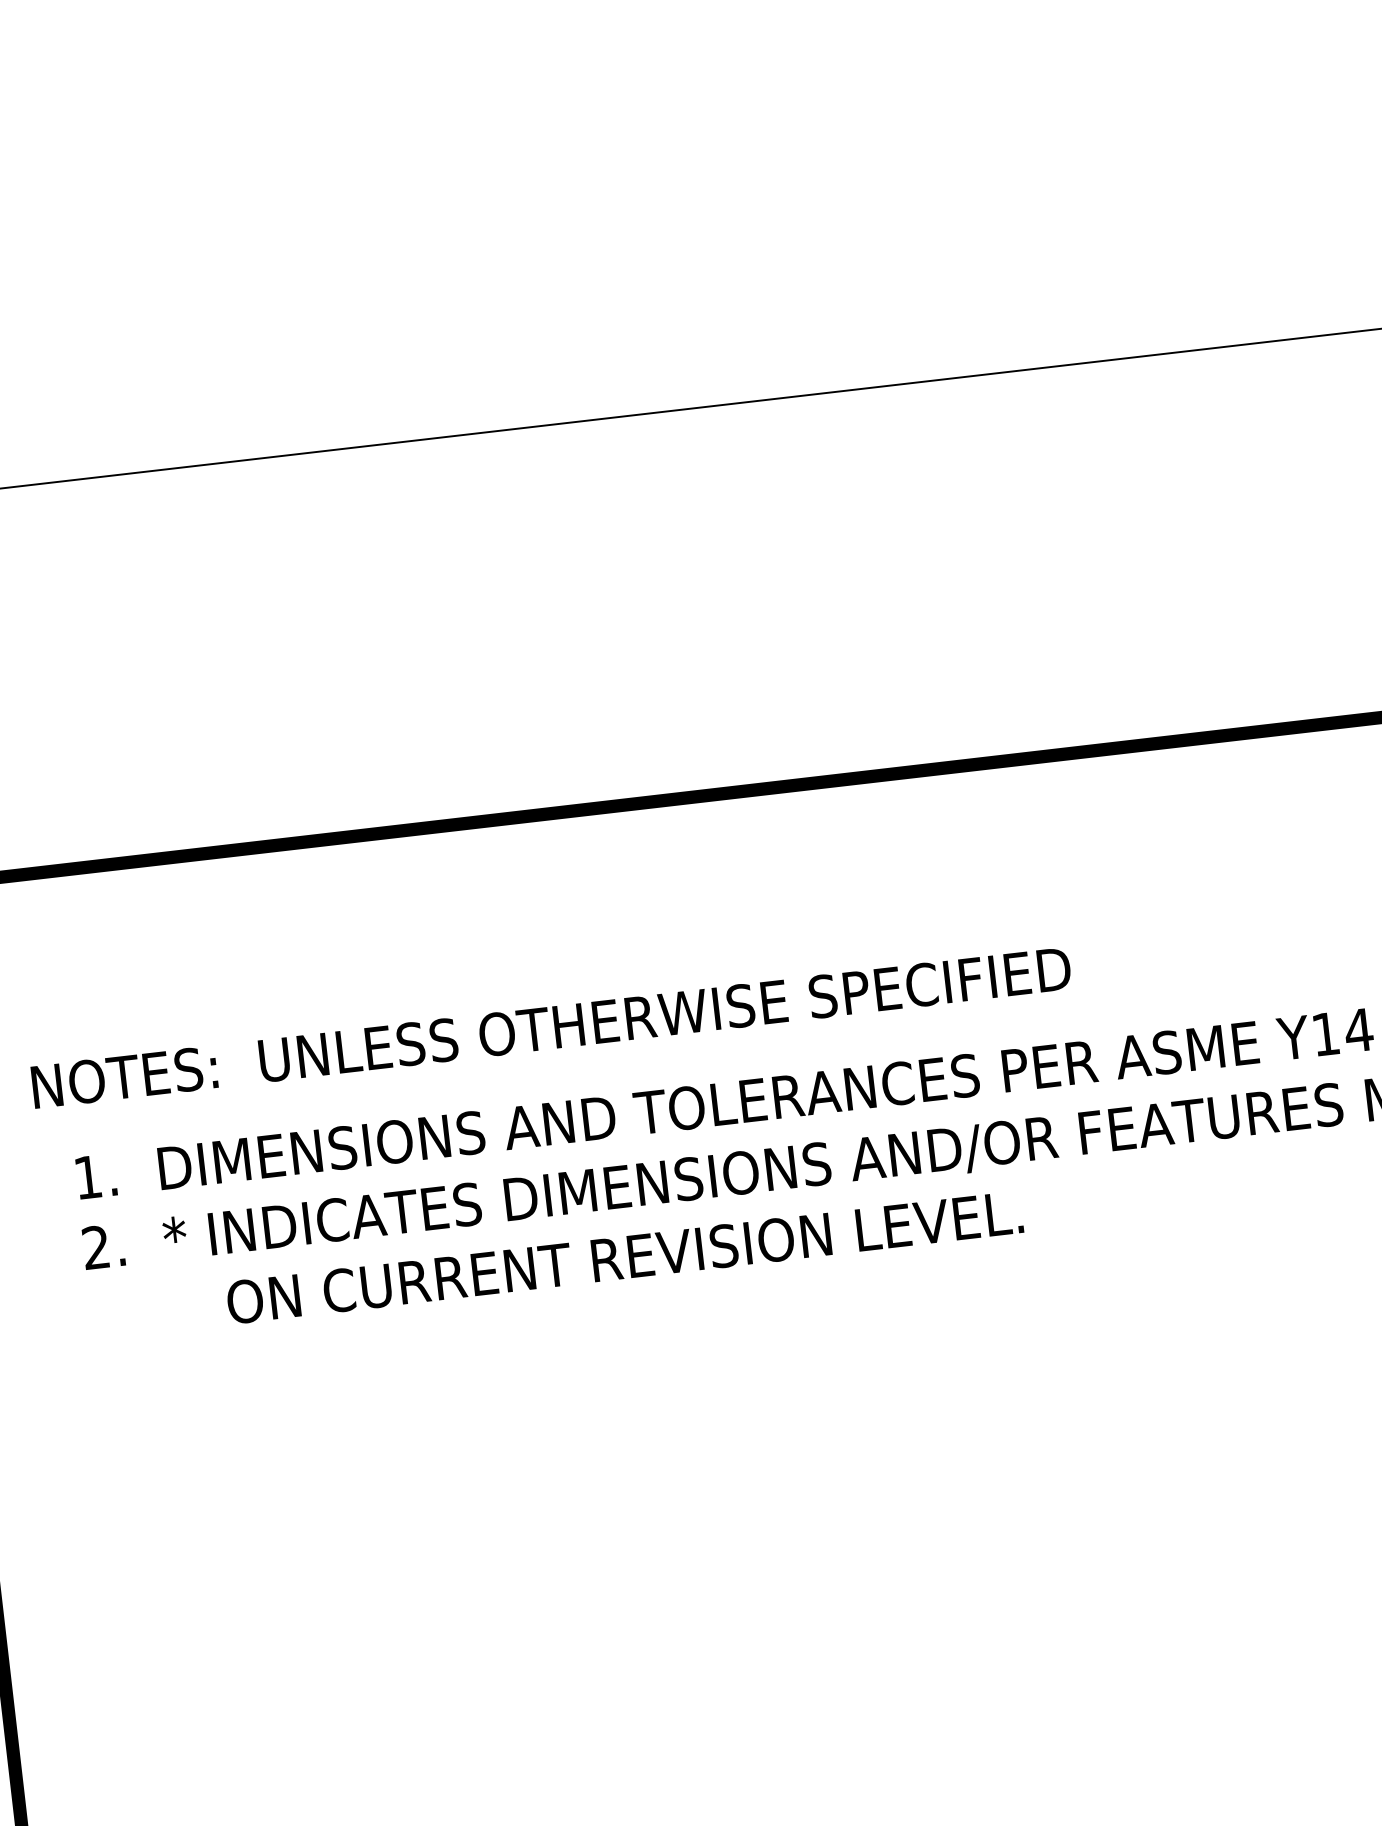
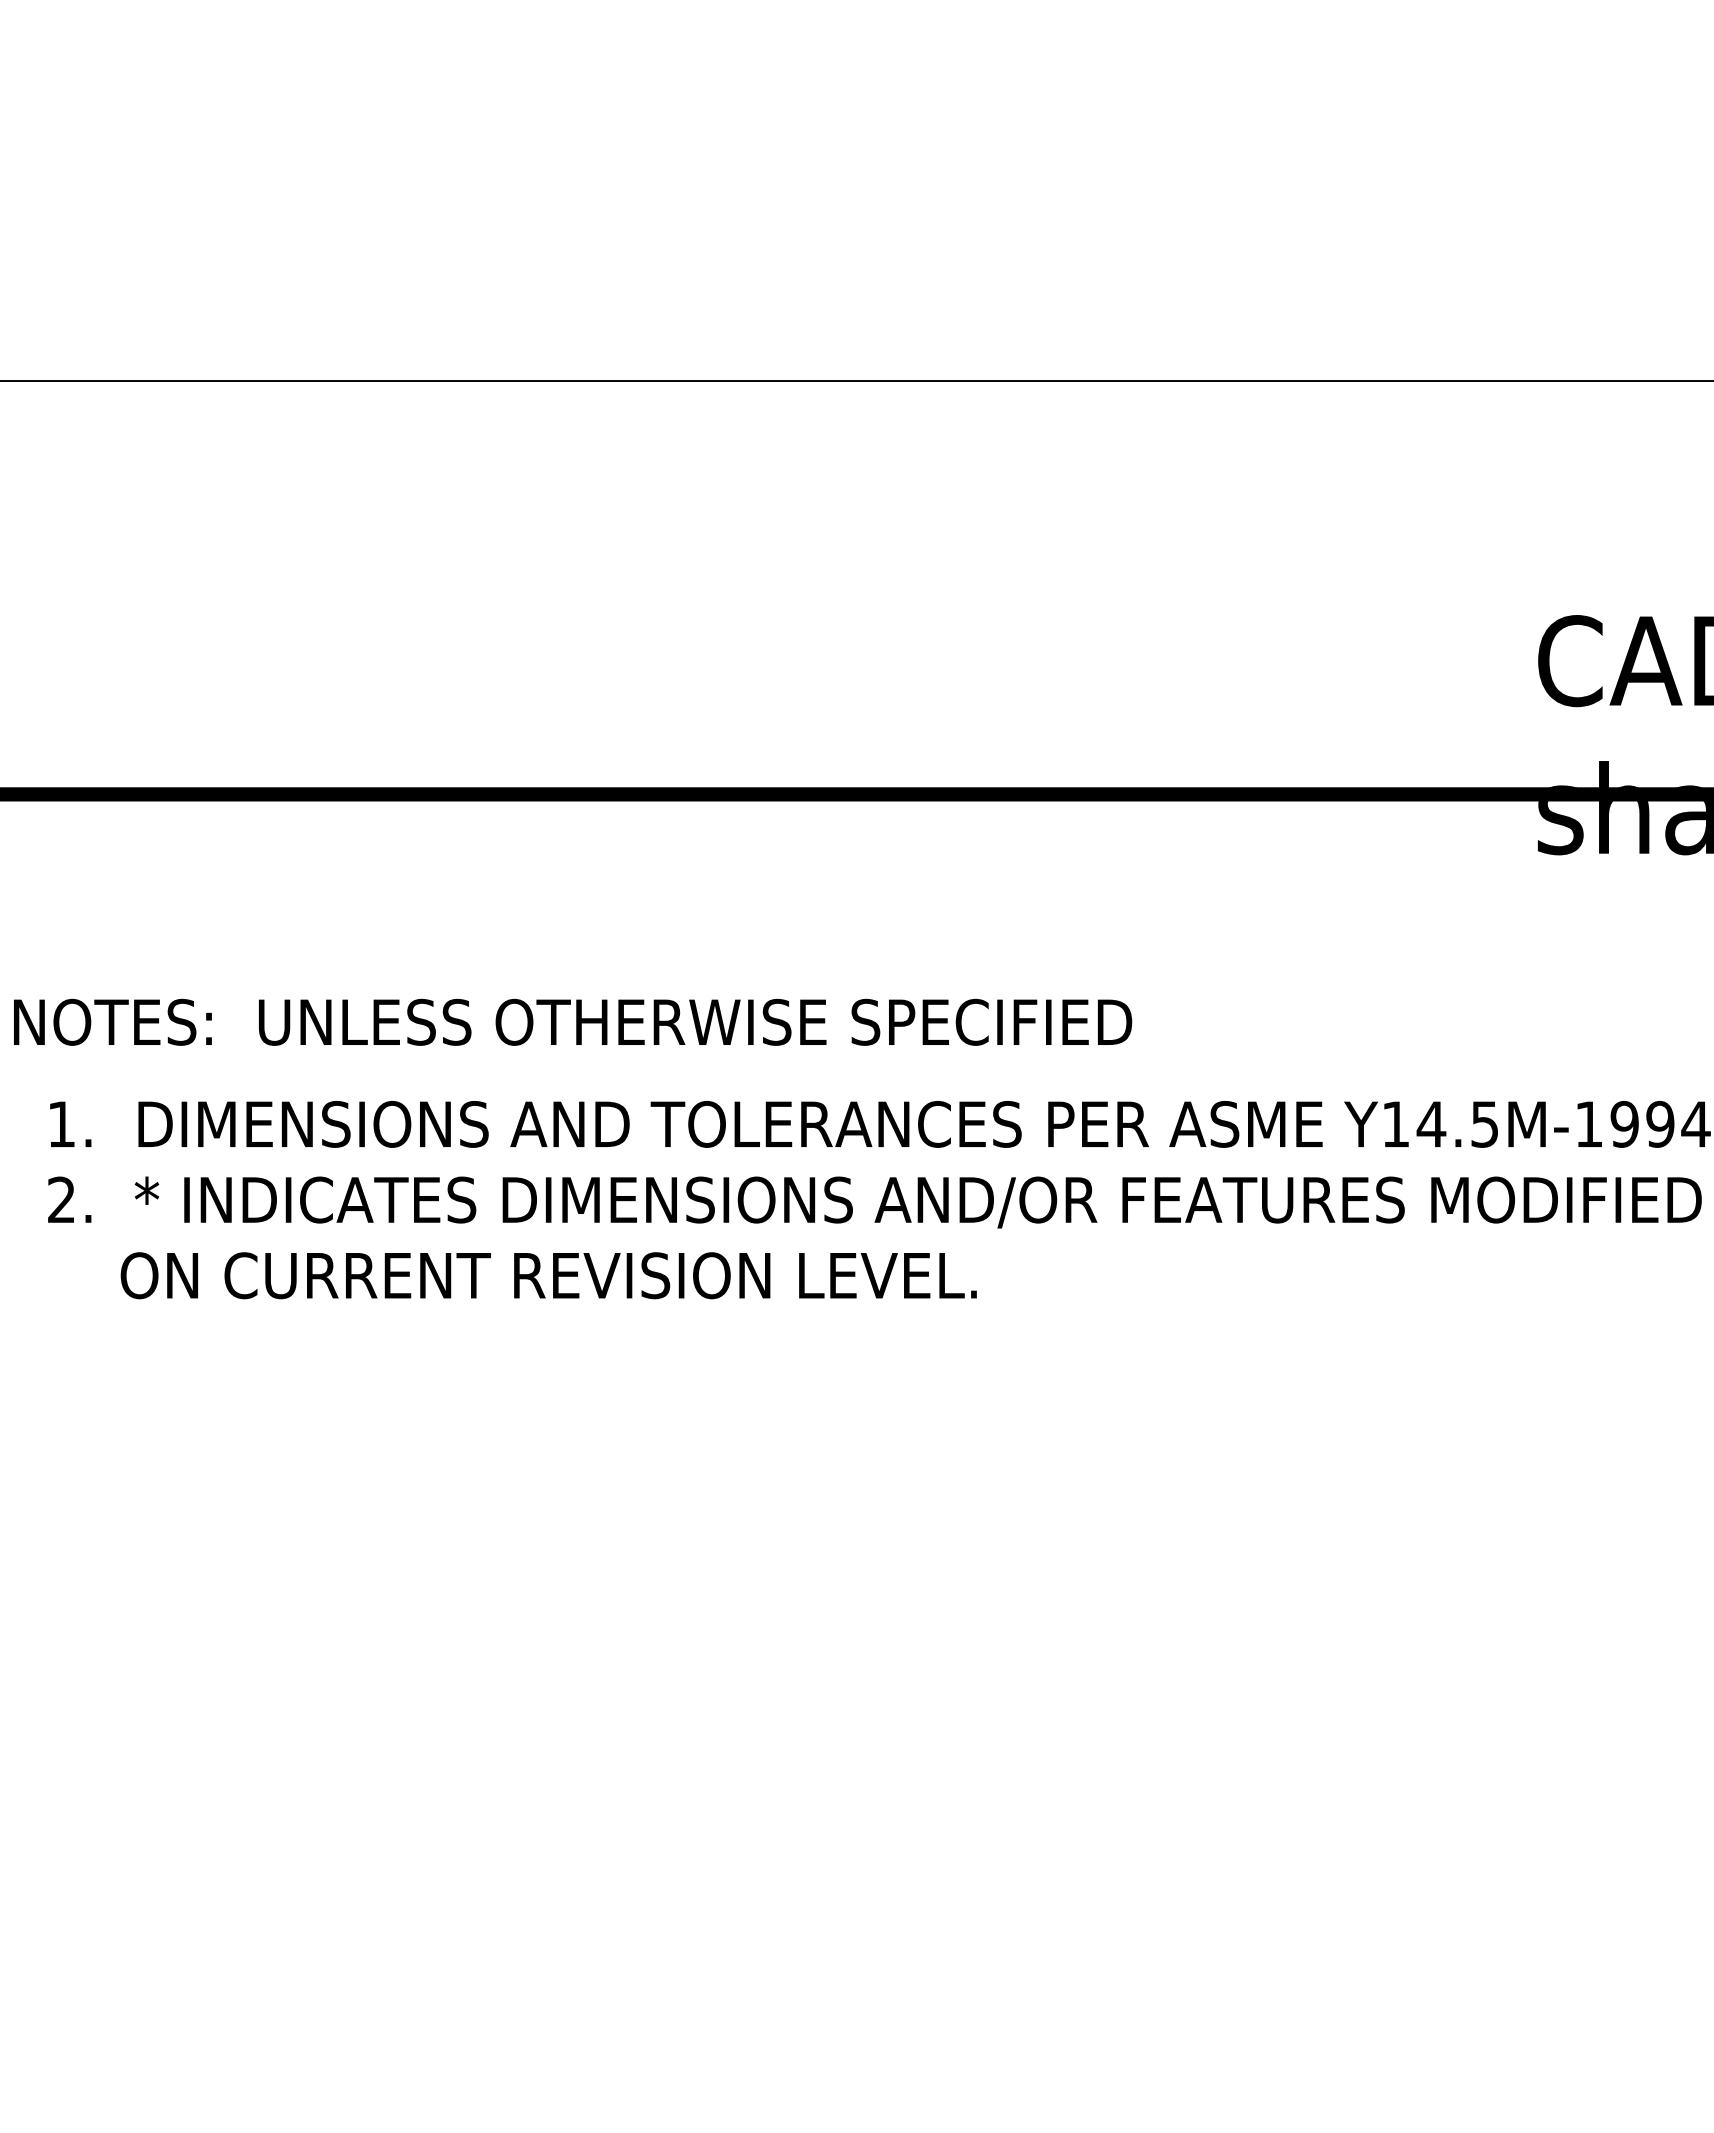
text: (624, 1257) -> (548, 1275), moved

